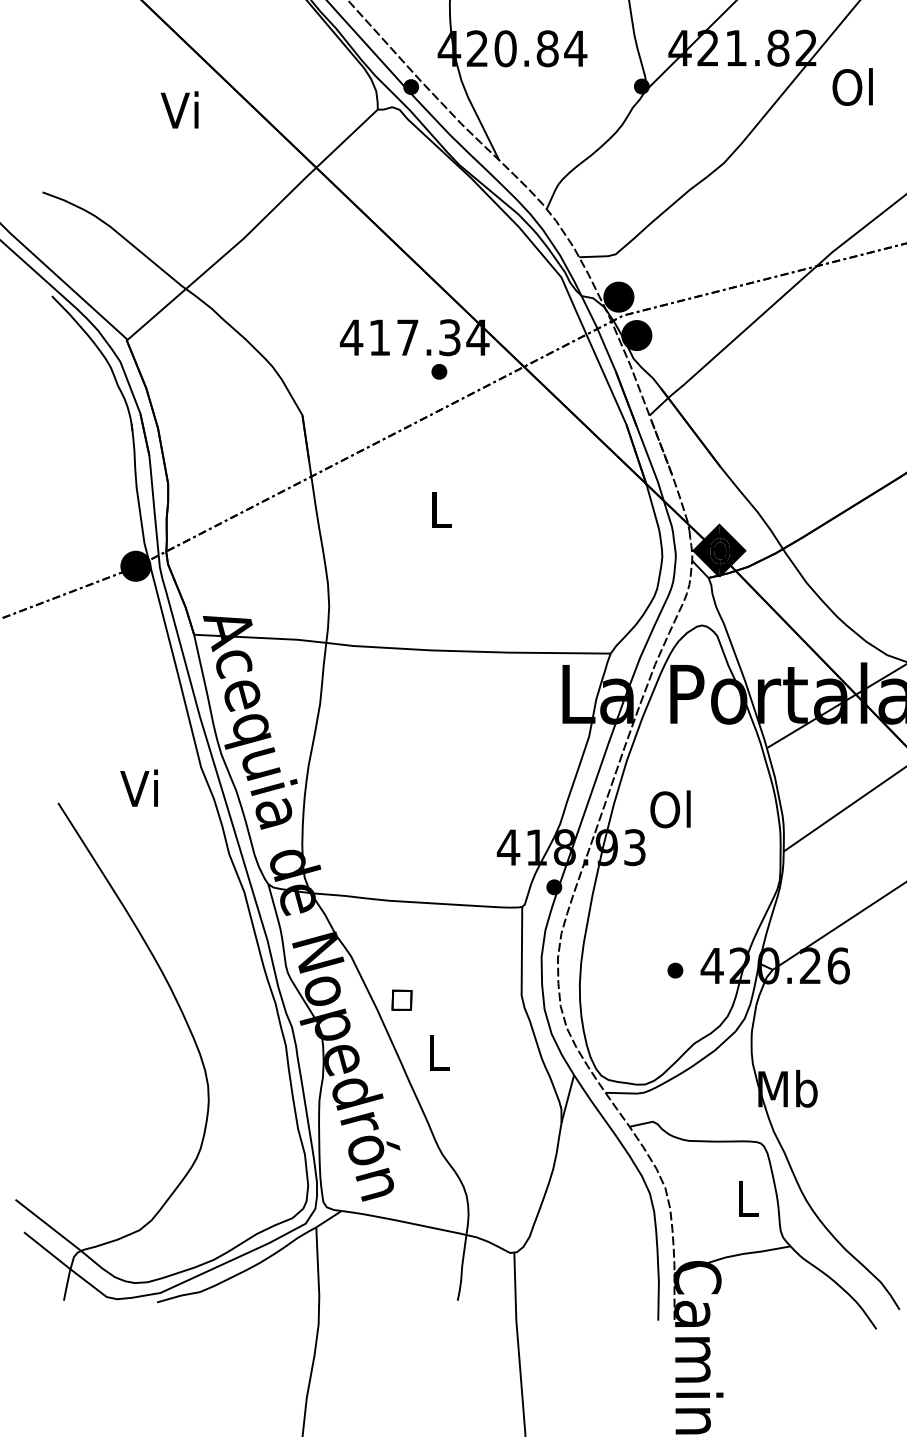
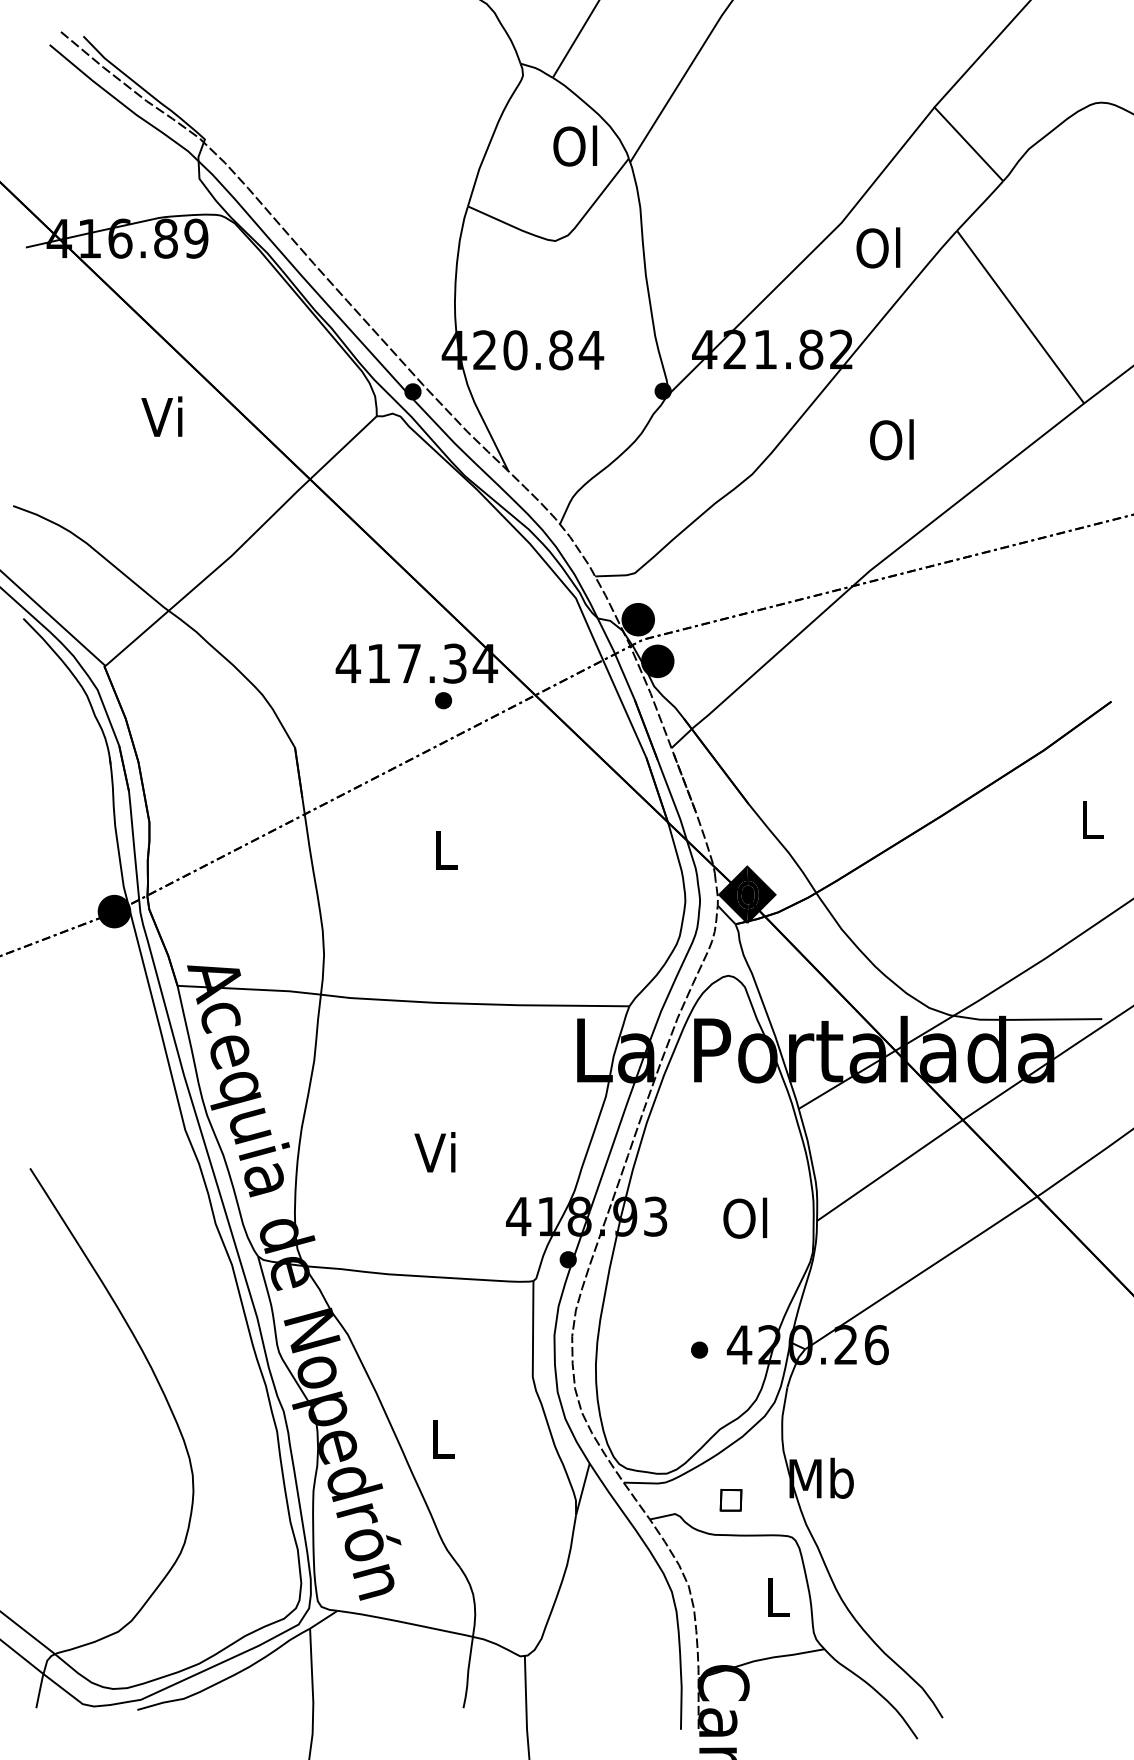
text: (852, 86) -> (891, 439), moved
text: (138, 788) -> (434, 1152), moved
text: (670, 808) -> (745, 1217), moved
part: (401, 1000) -> (730, 1500), moved

